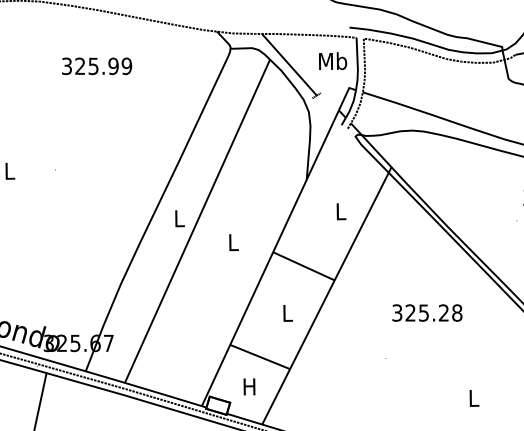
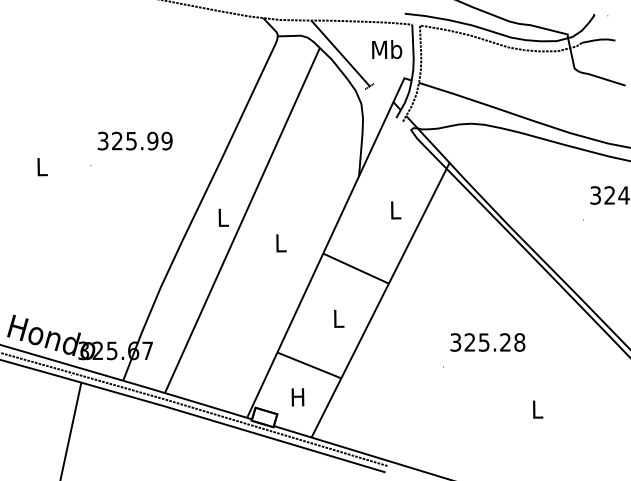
text: (96, 65) -> (134, 140), moved
text: (427, 313) -> (487, 342), moved

